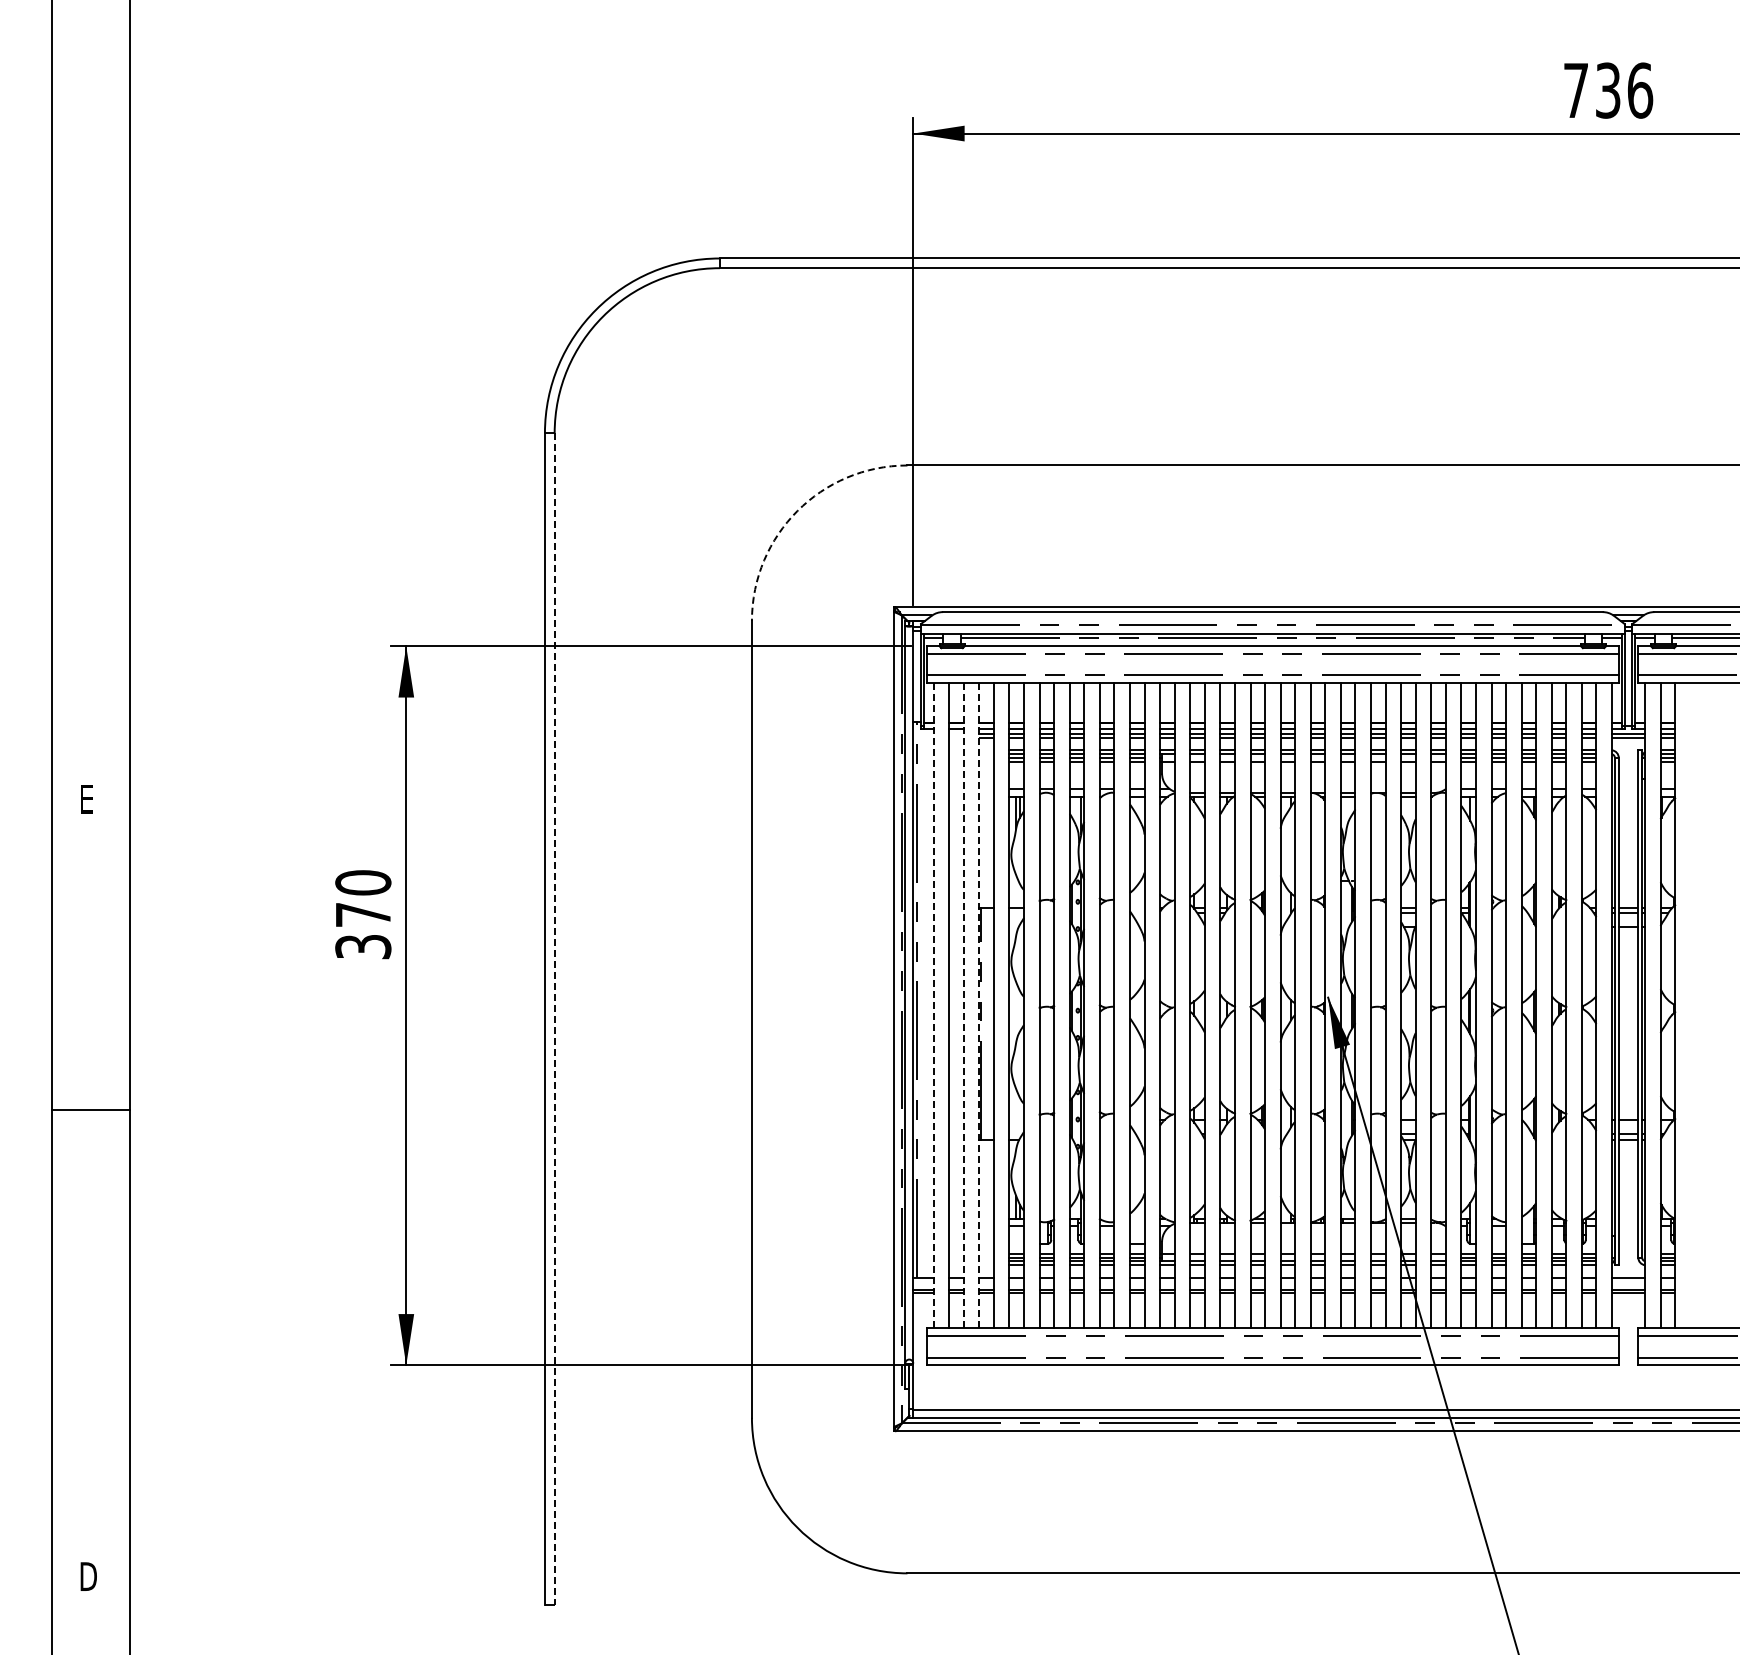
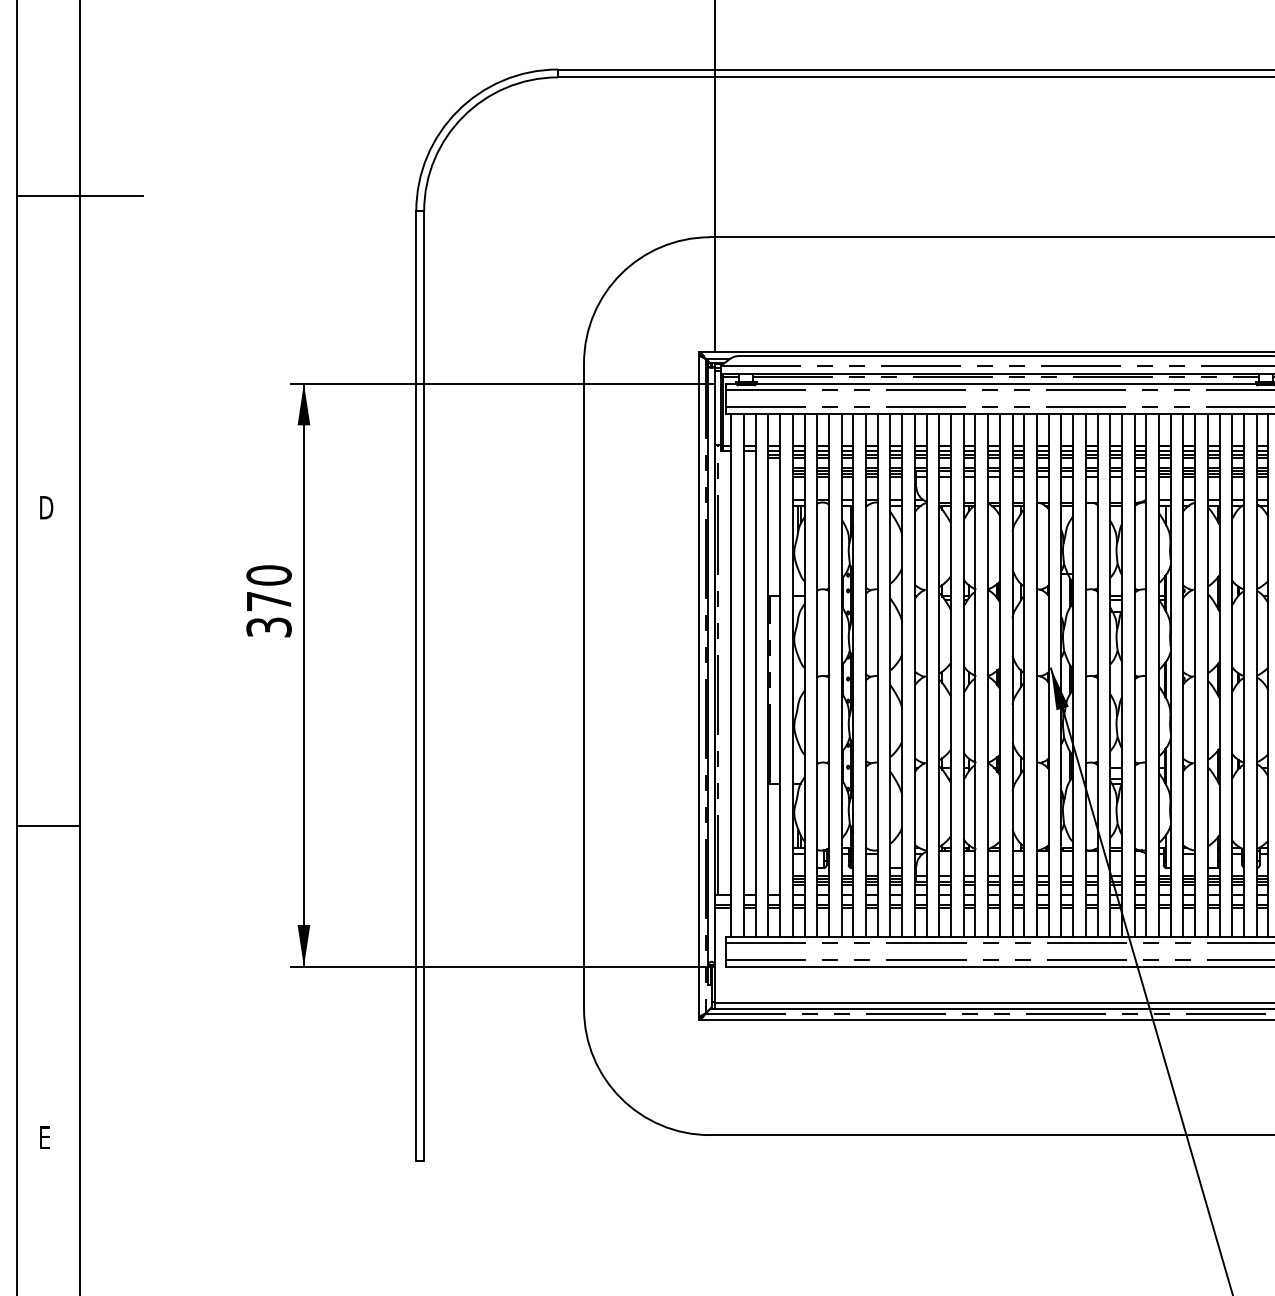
line: (129, 414) -> (79, 195), added
arc: (797, 511) -> (620, 274), dashed -> solid
text: (88, 798) -> (46, 507), E -> D
line: (933, 1005) -> (731, 674), dashed -> solid
line: (963, 1005) -> (755, 674), dashed -> solid
line: (979, 1005) -> (768, 674), dashed -> solid
line: (554, 1019) -> (424, 686), dashed -> solid
line: (90, 1109) -> (48, 825), moved
text: (88, 1576) -> (46, 1137), D -> E

